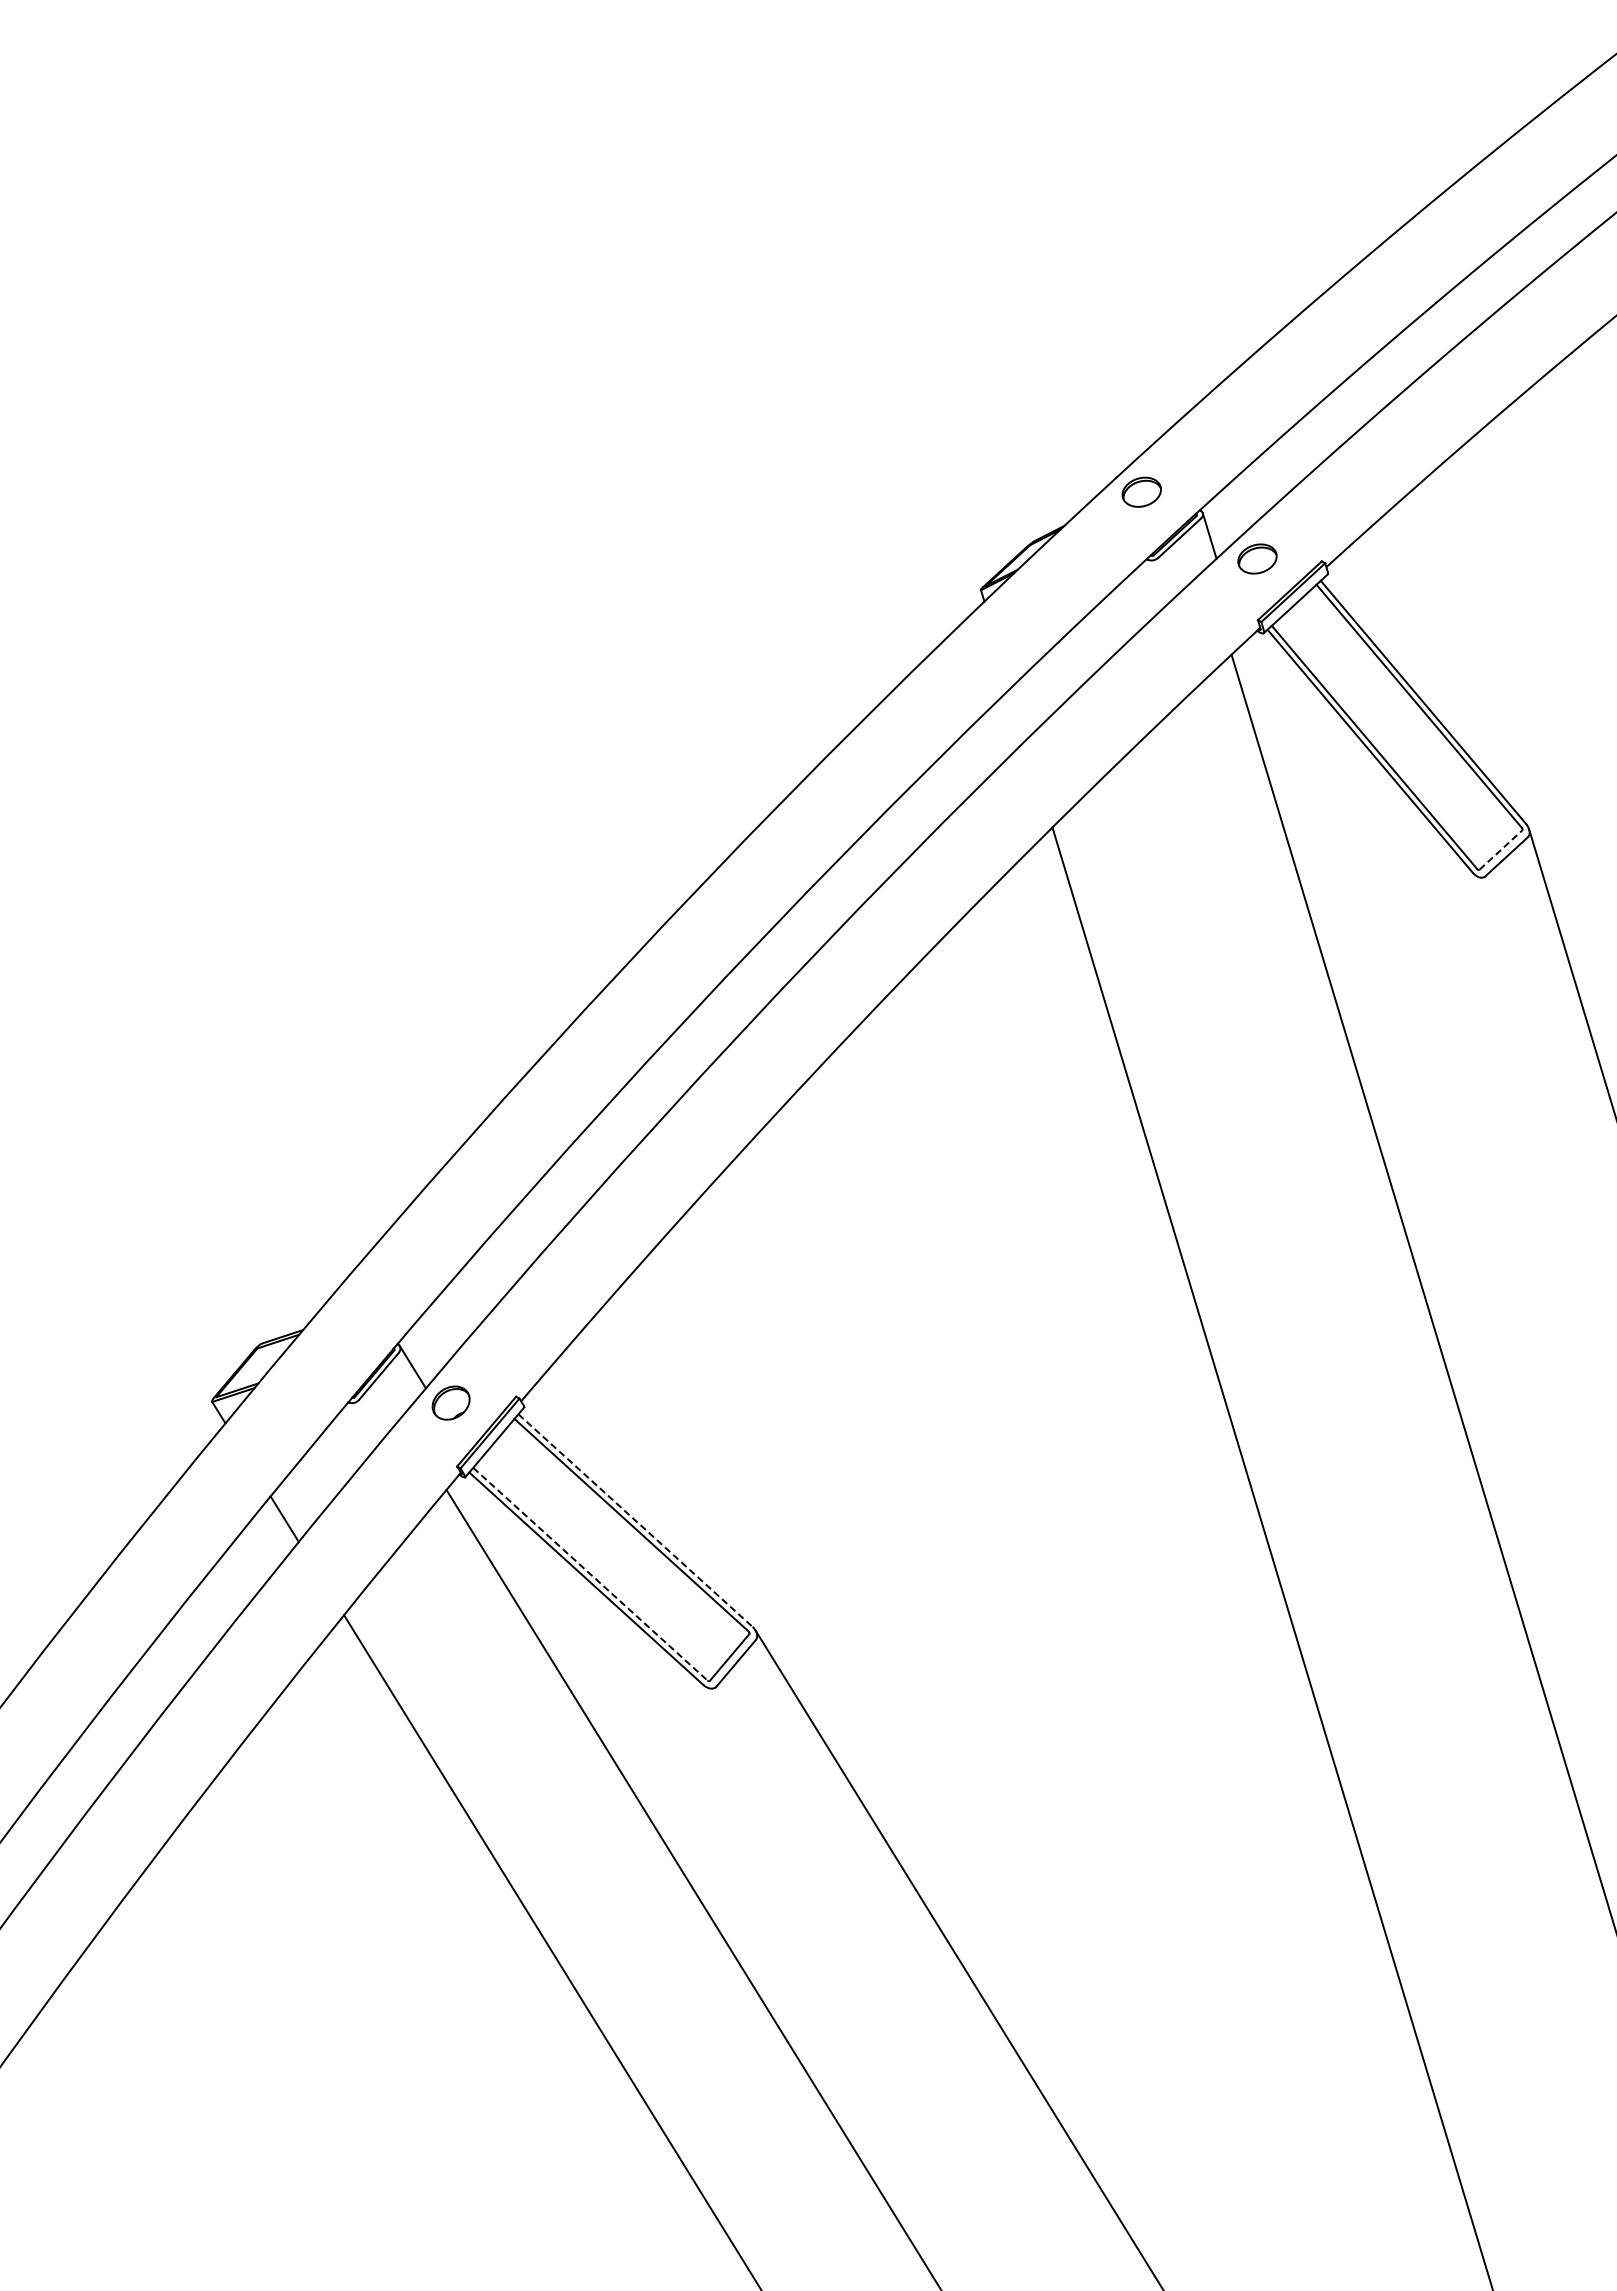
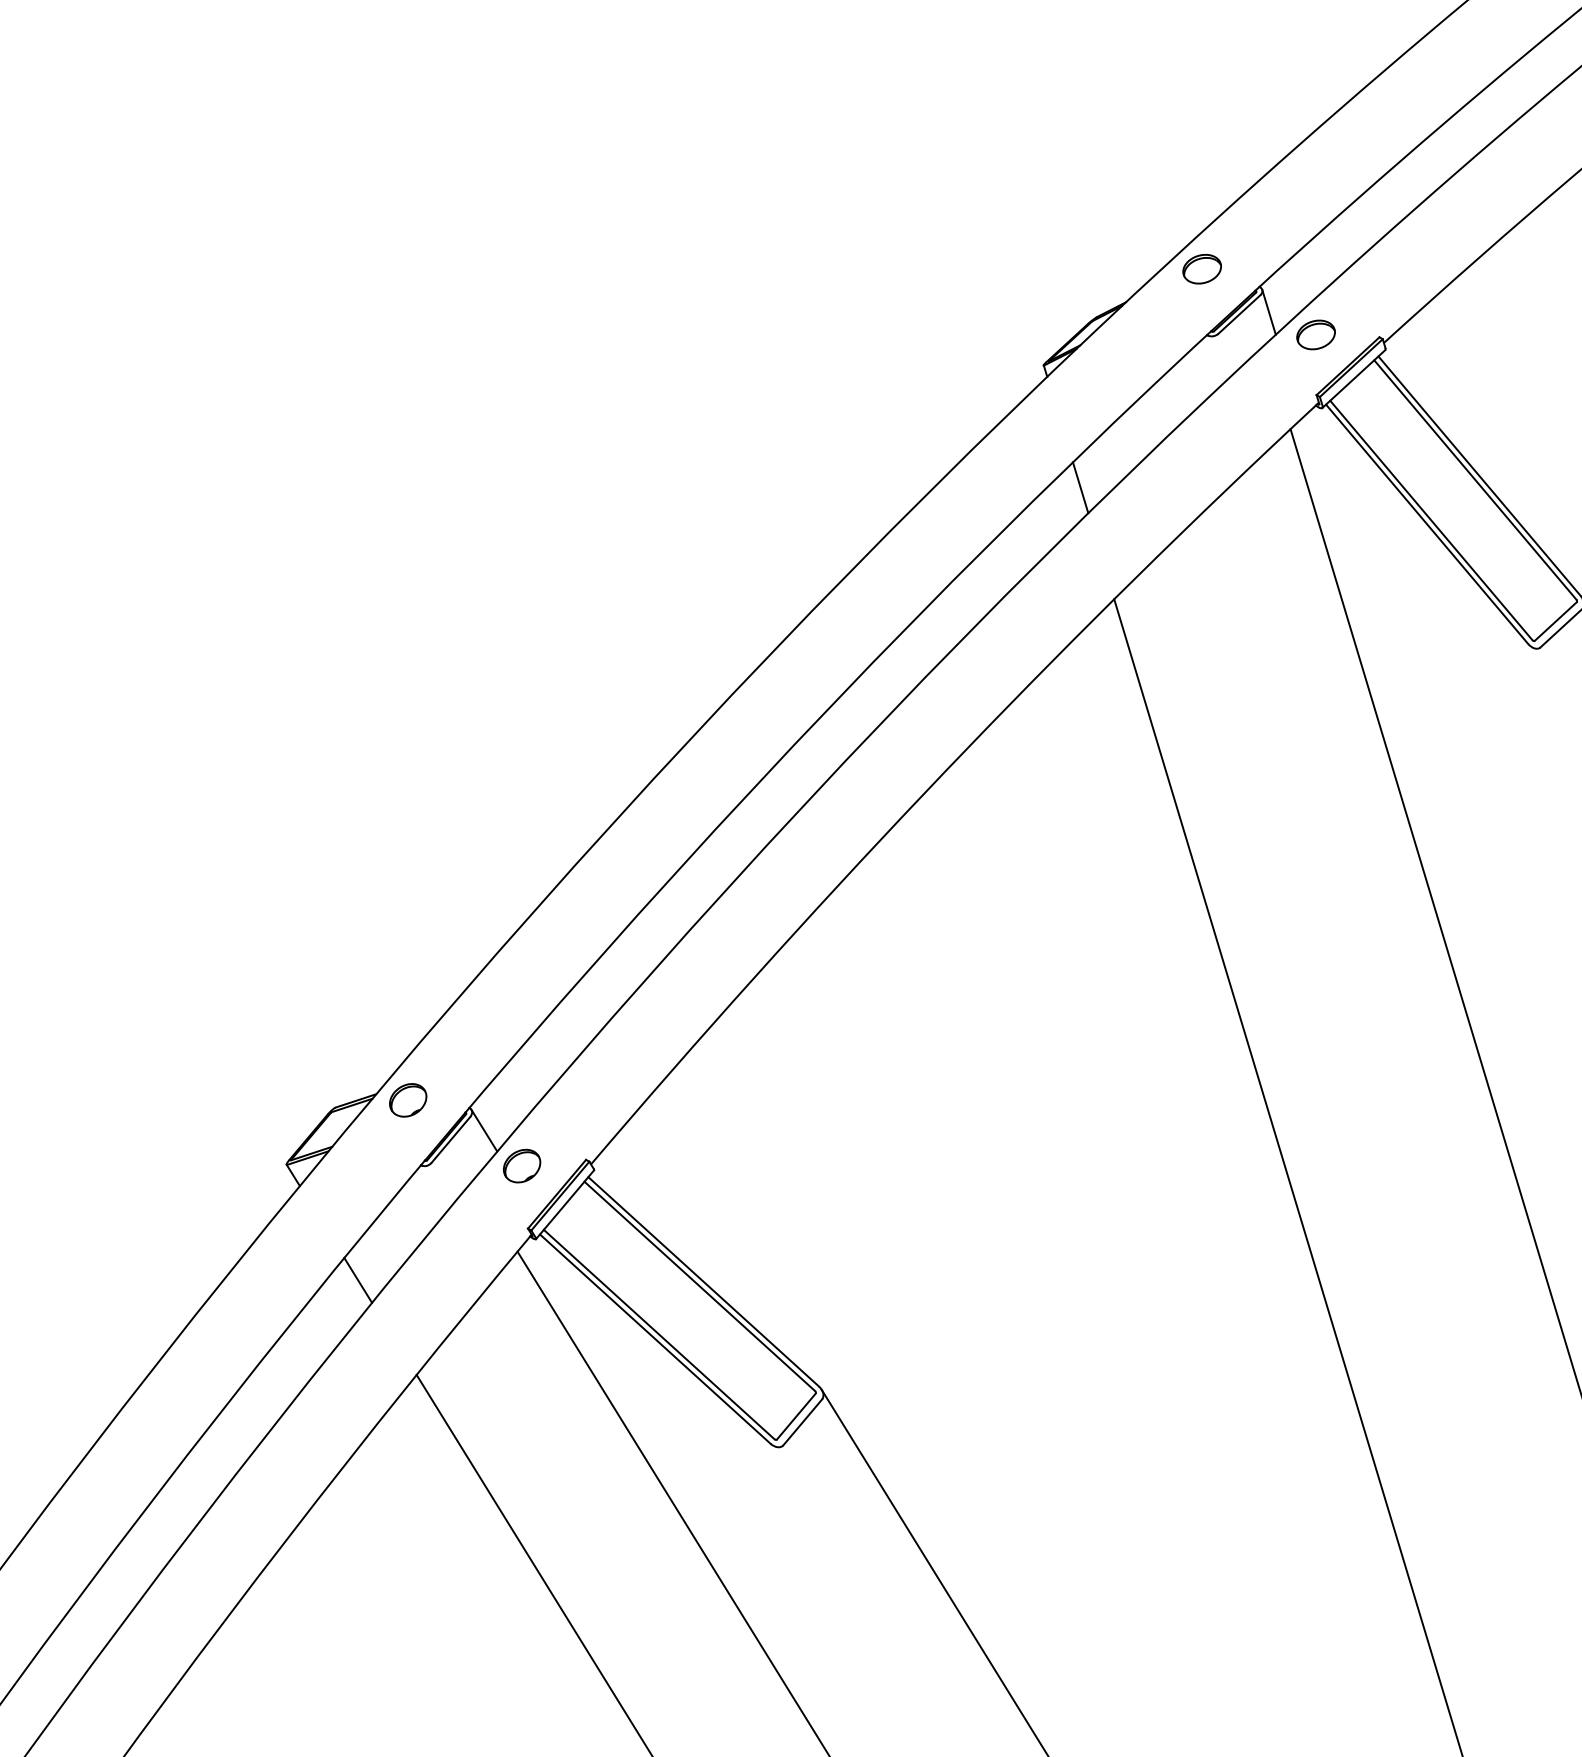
line: (1018, 714) -> (1080, 488), added
line: (1500, 850) -> (1555, 621), dashed -> solid
part: (335, 1335) -> (408, 1099), added
line: (635, 1520) -> (703, 1281), dashed -> solid
line: (590, 1574) -> (659, 1334), dashed -> solid

